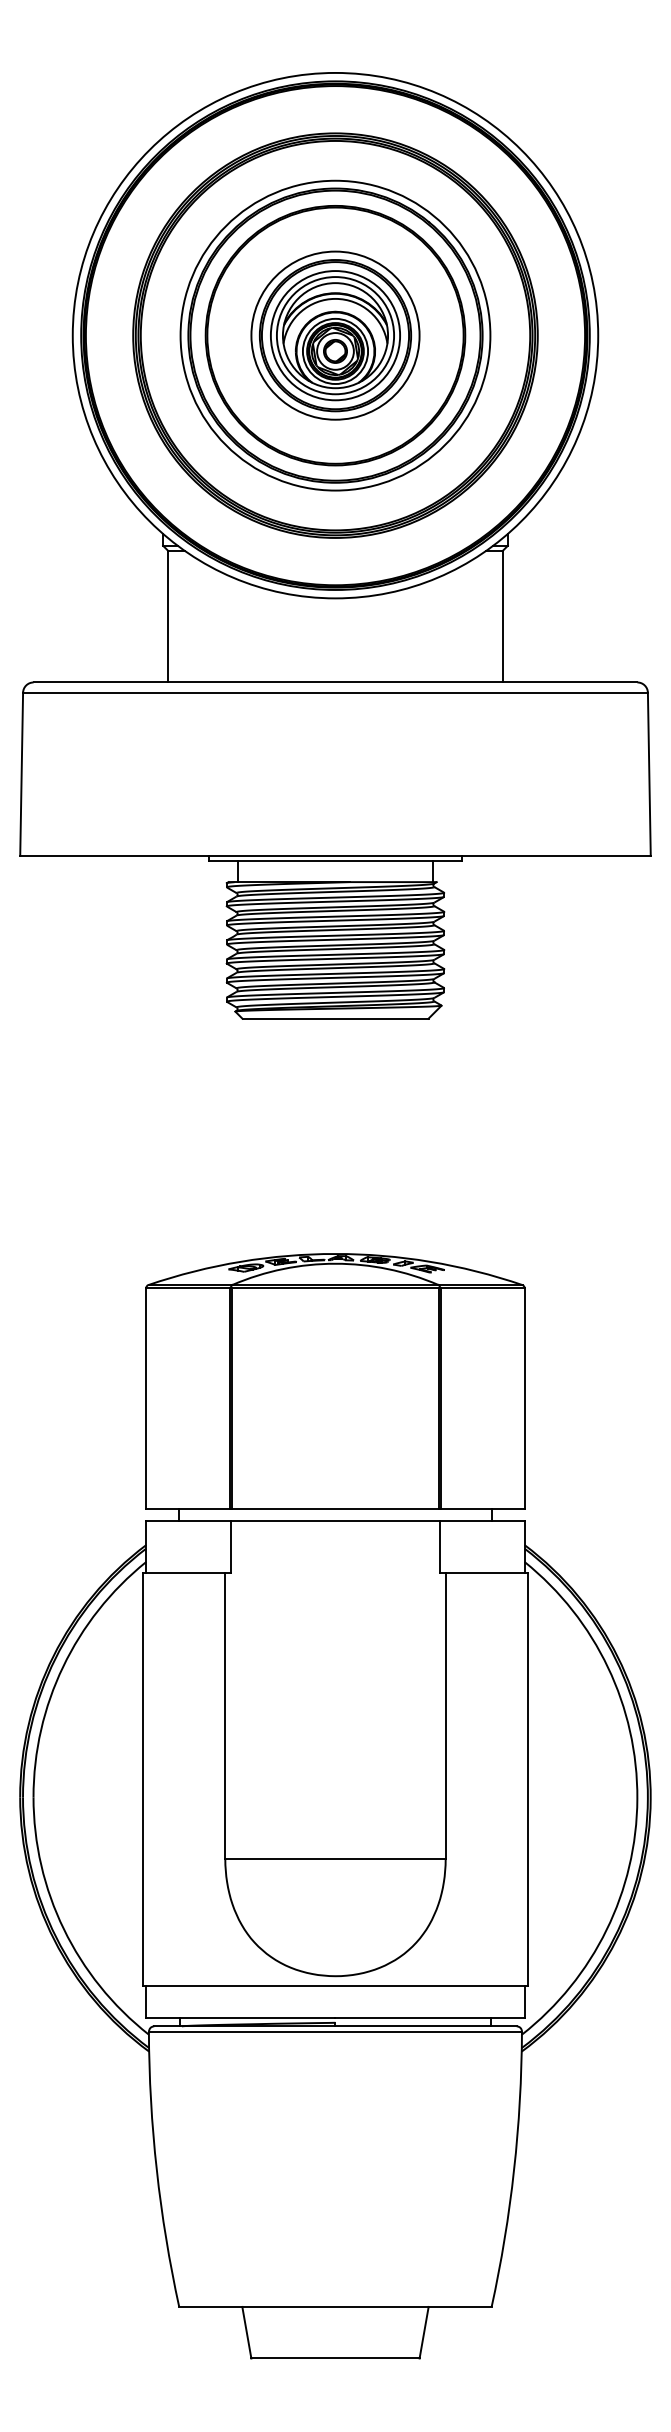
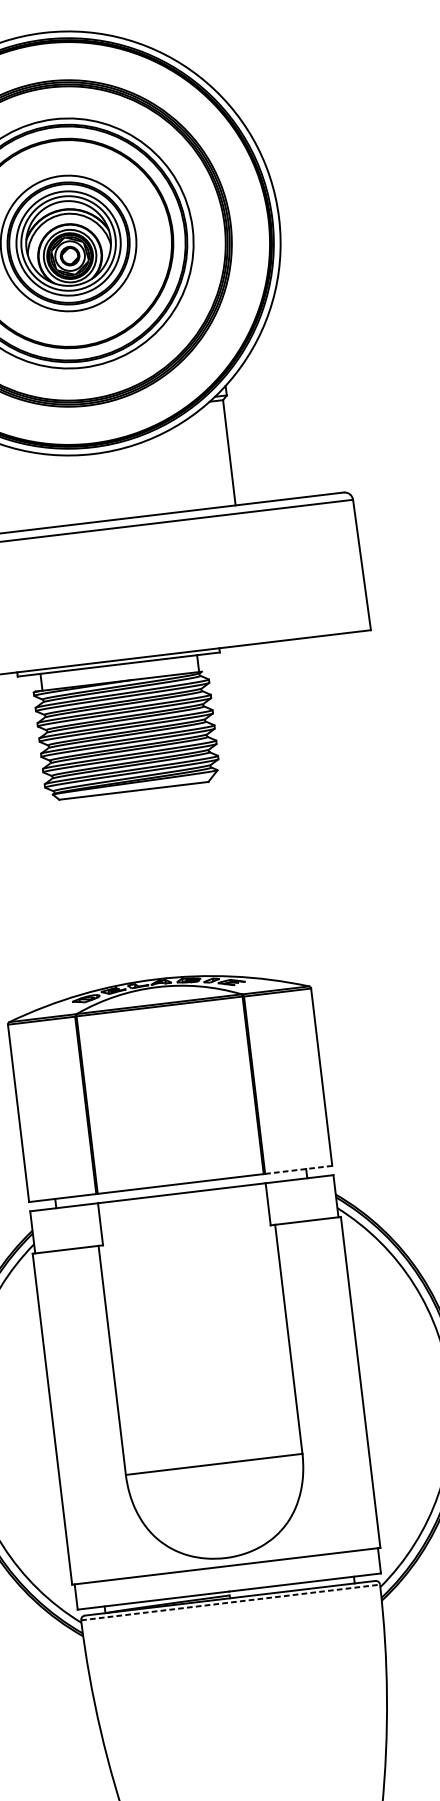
line: (482, 1509) -> (298, 1170), solid -> dashed
line: (336, 2031) -> (231, 1602), solid -> dashed

